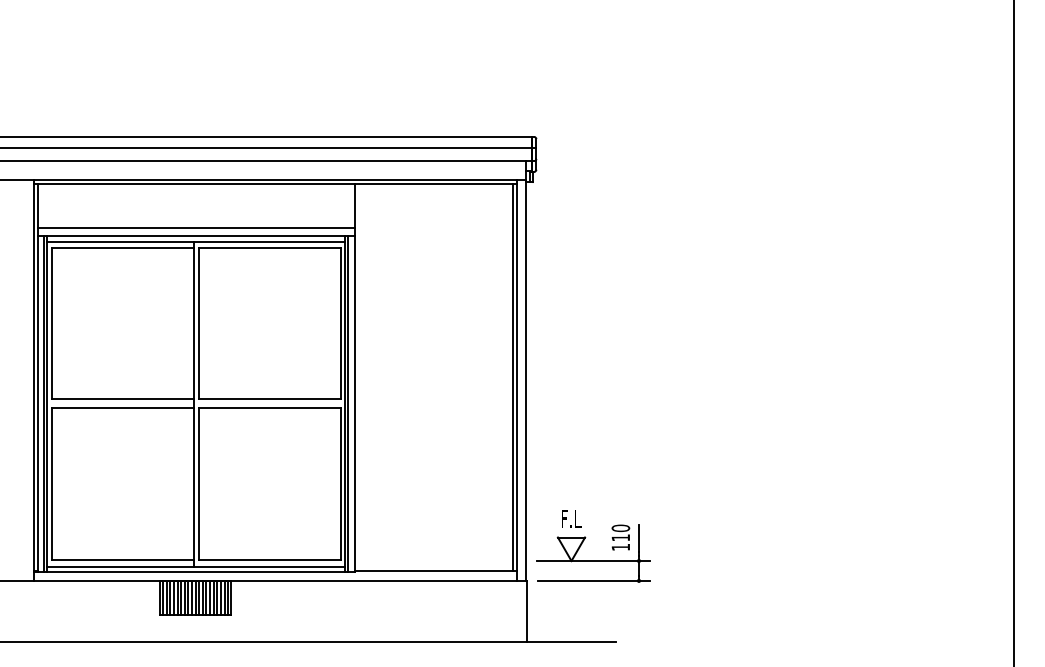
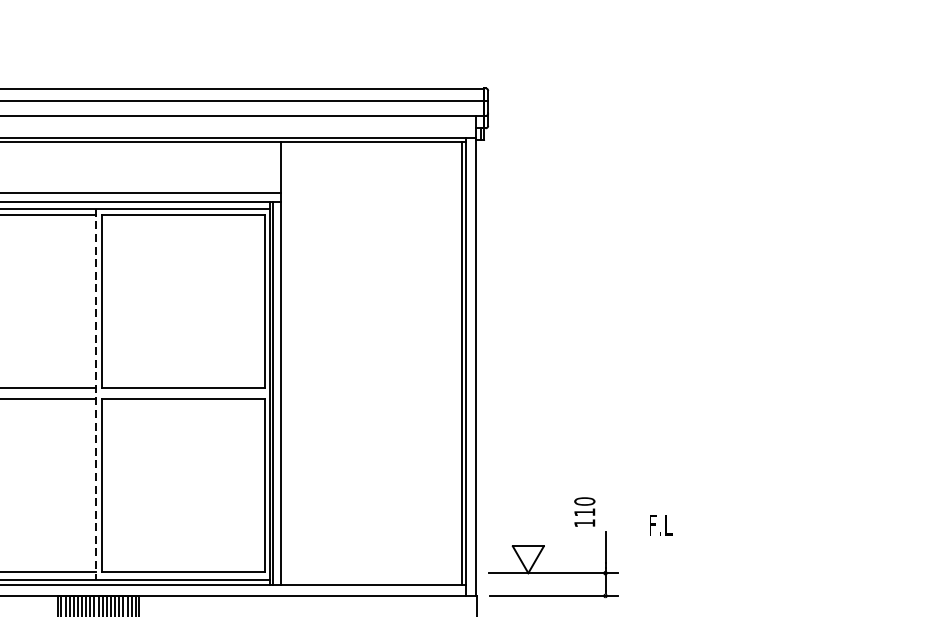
line: (193, 405) -> (96, 395), solid -> dashed
text: (571, 518) -> (660, 524), moved
text: (620, 537) -> (584, 512), moved

